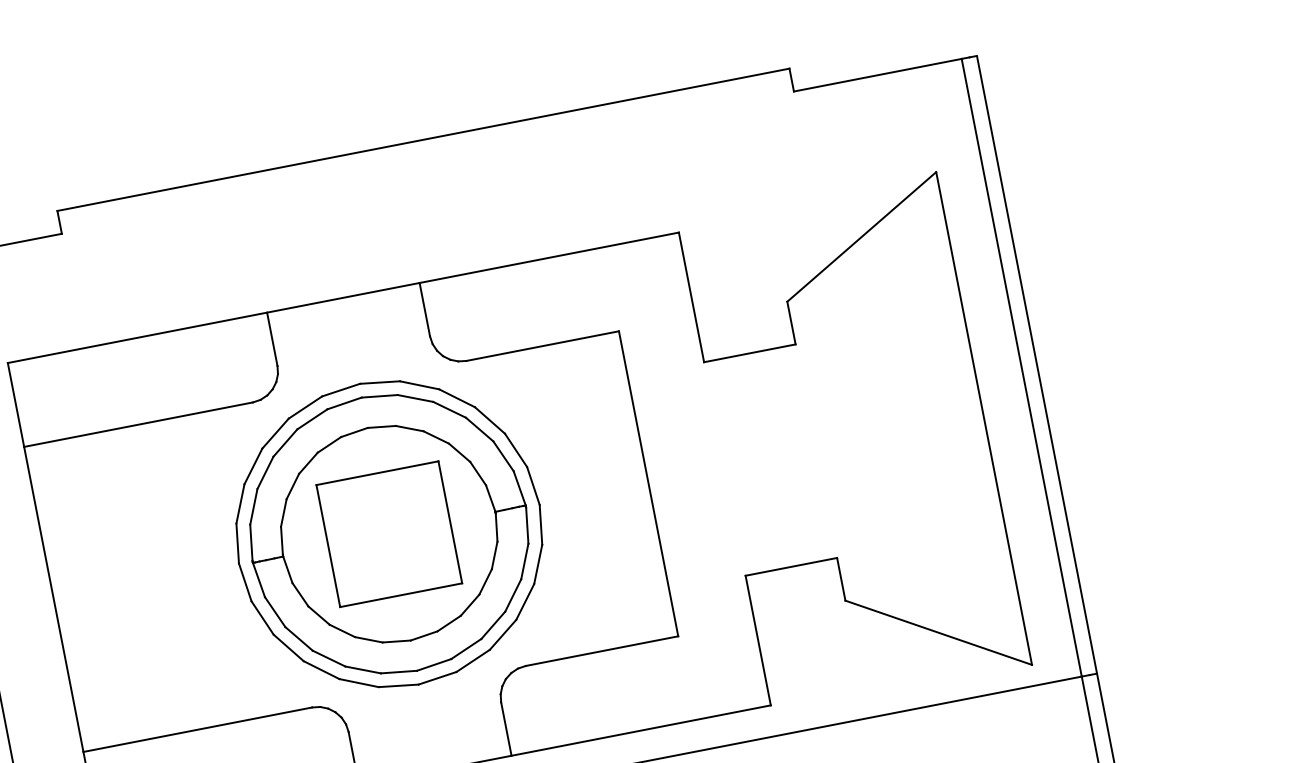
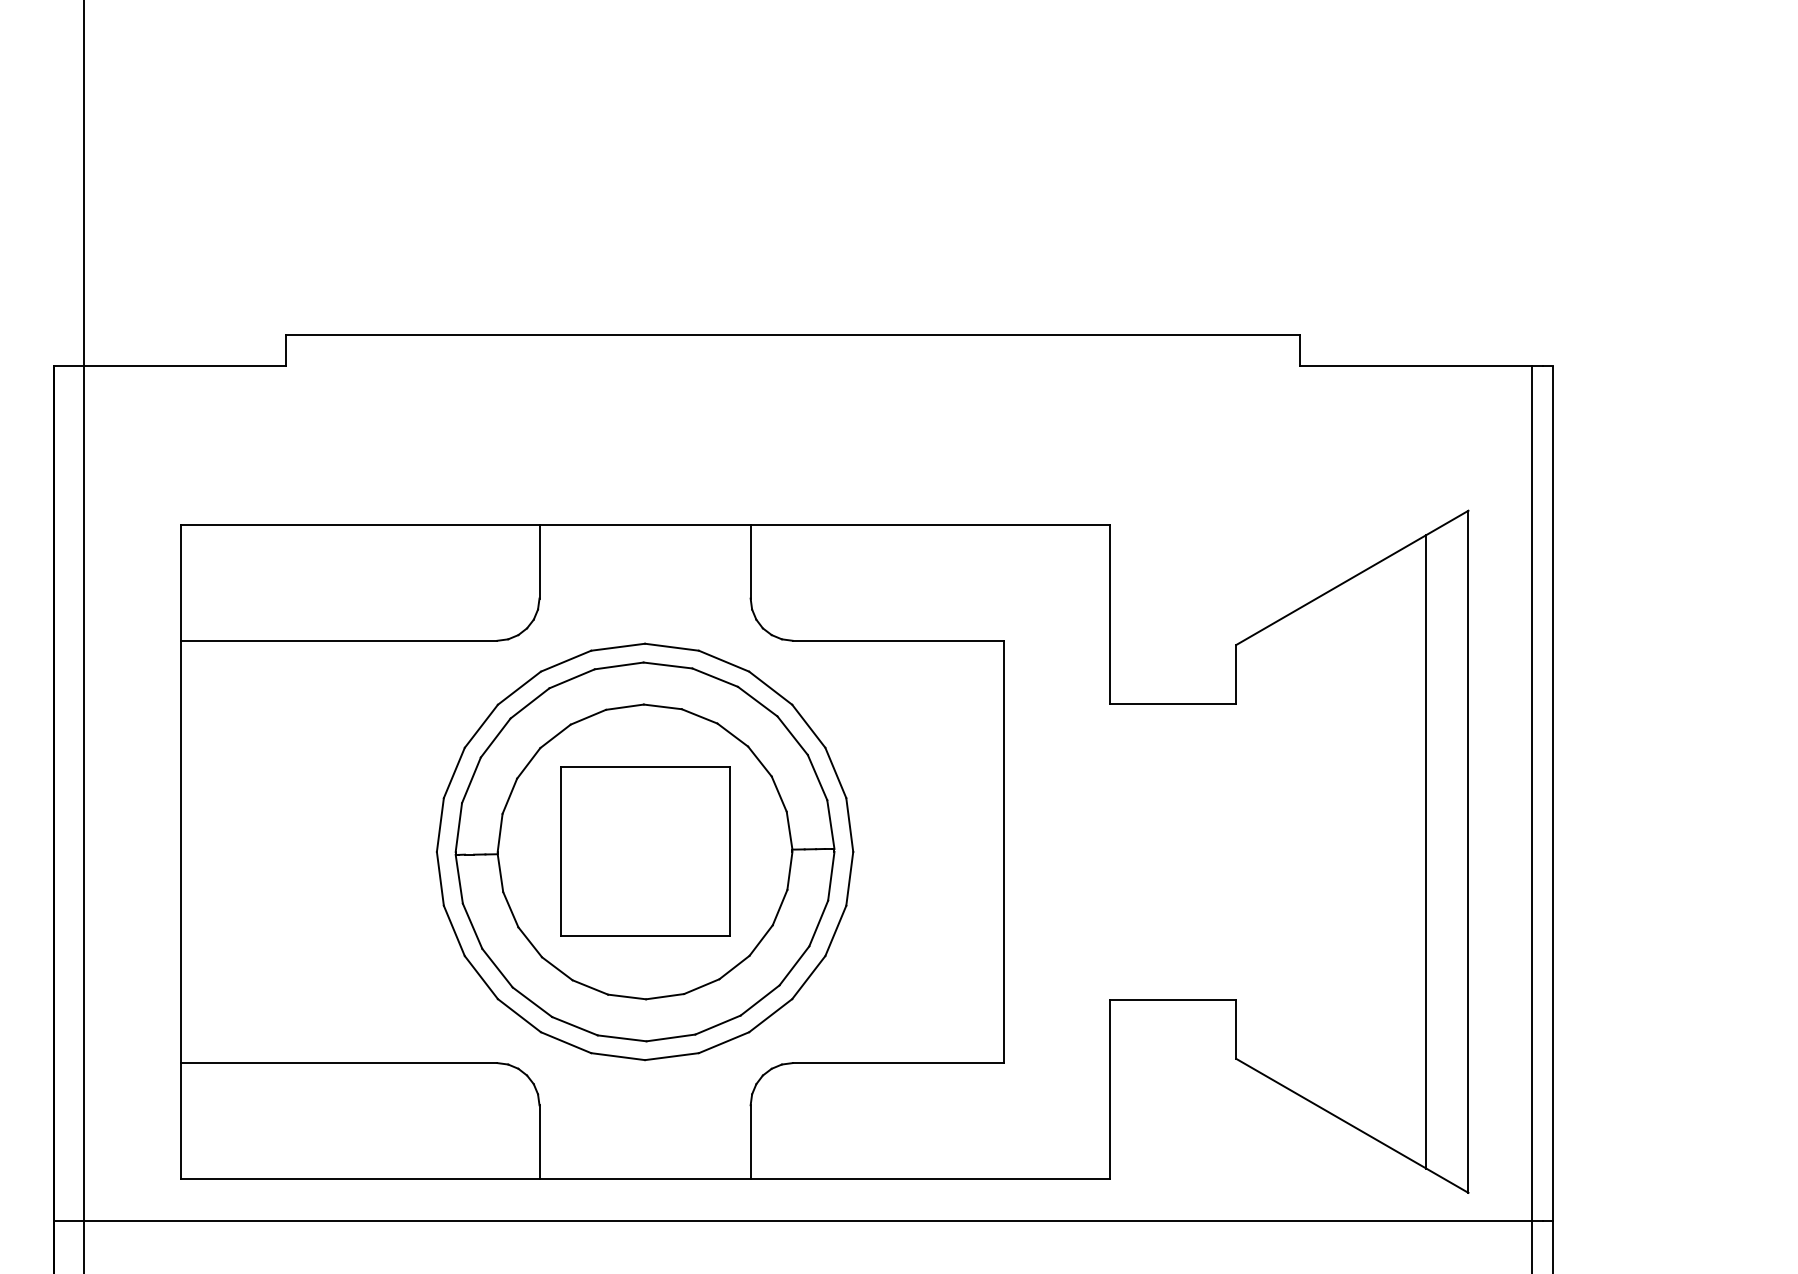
line: (953, 424) -> (1426, 851), added

